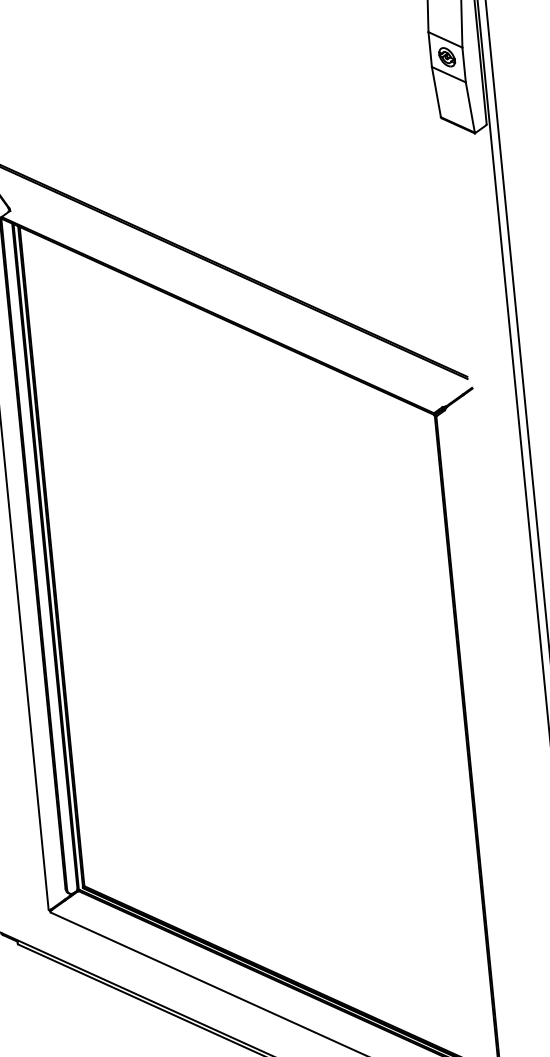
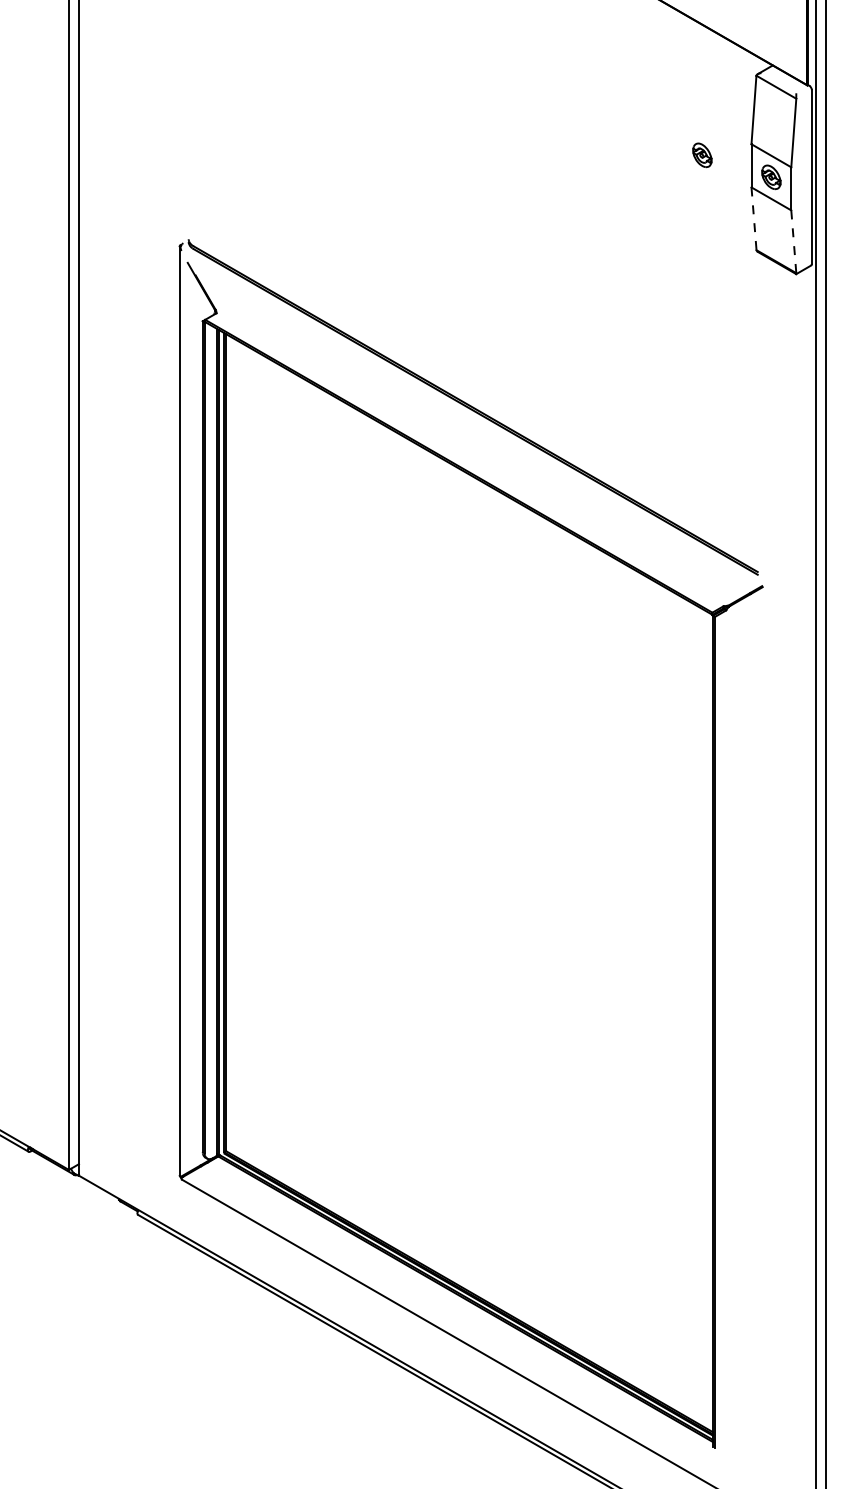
part: (389, 45) -> (702, 155), added
line: (435, 91) -> (753, 218), solid -> dashed
line: (470, 107) -> (793, 241), solid -> dashed

